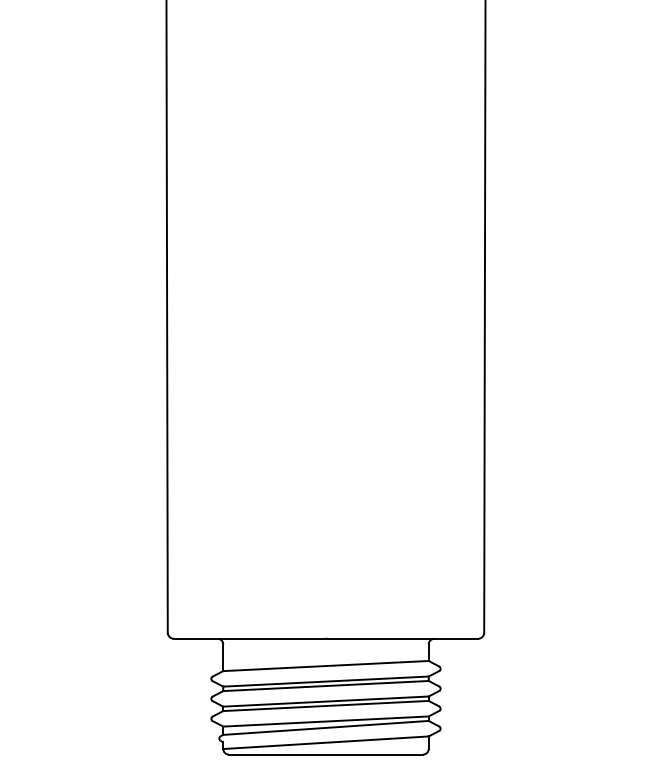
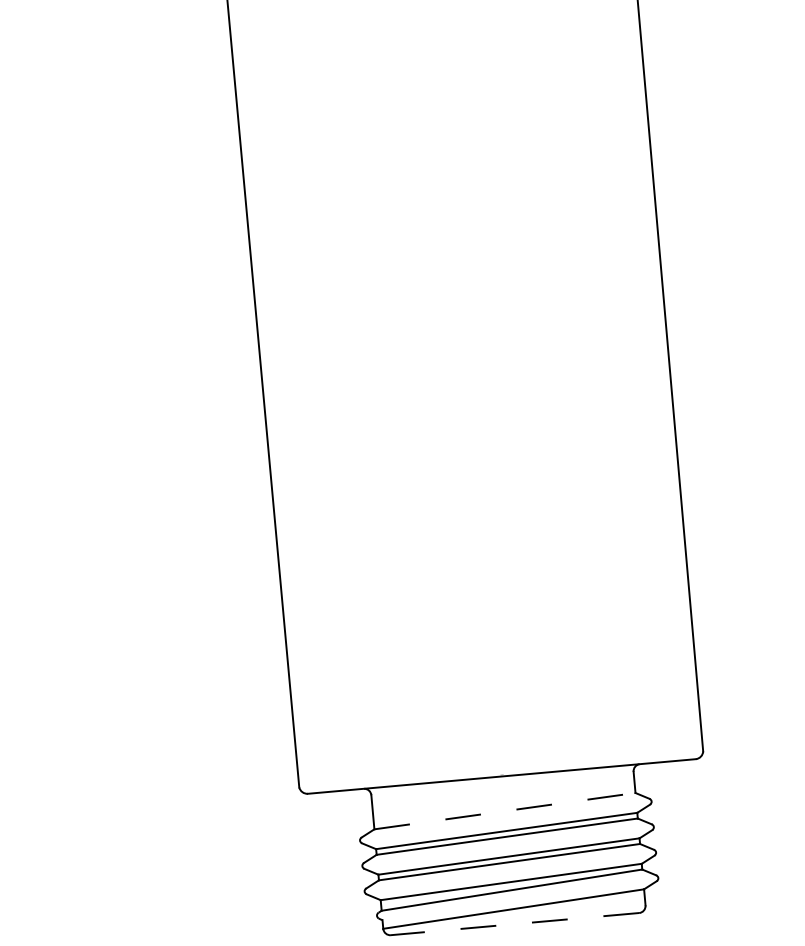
line: (325, 666) -> (504, 811), solid -> dashed
line: (325, 754) -> (514, 924), solid -> dashed

